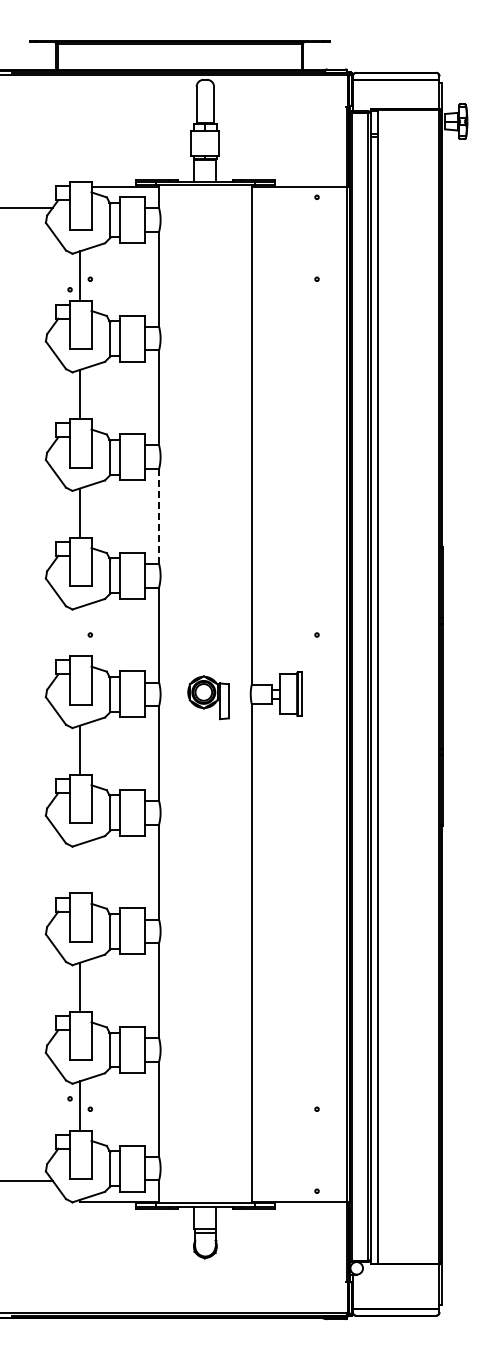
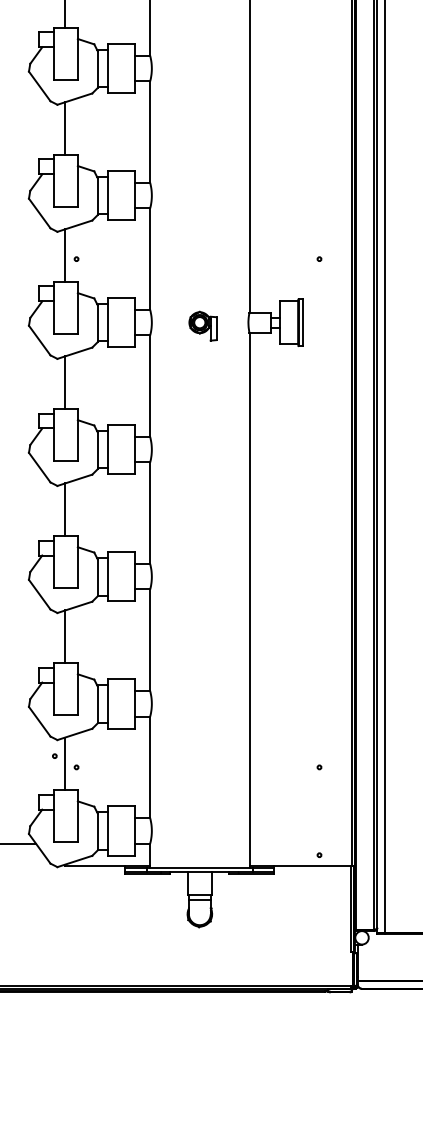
line: (159, 516) -> (150, 132), dashed -> solid
line: (79, 631) -> (64, 255), added
part: (207, 697) -> (202, 326), size x0.62
line: (79, 868) -> (64, 509), added

